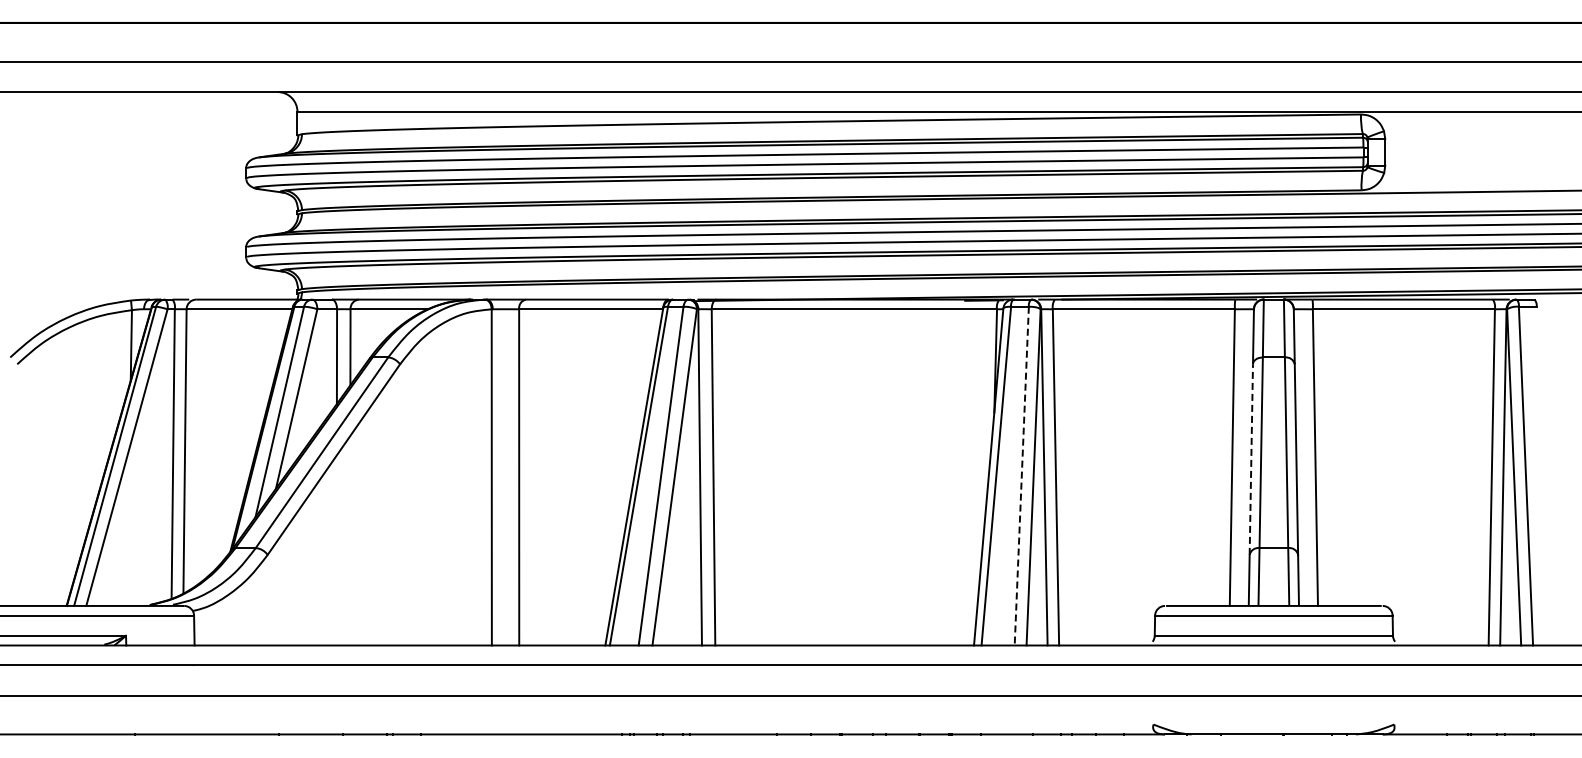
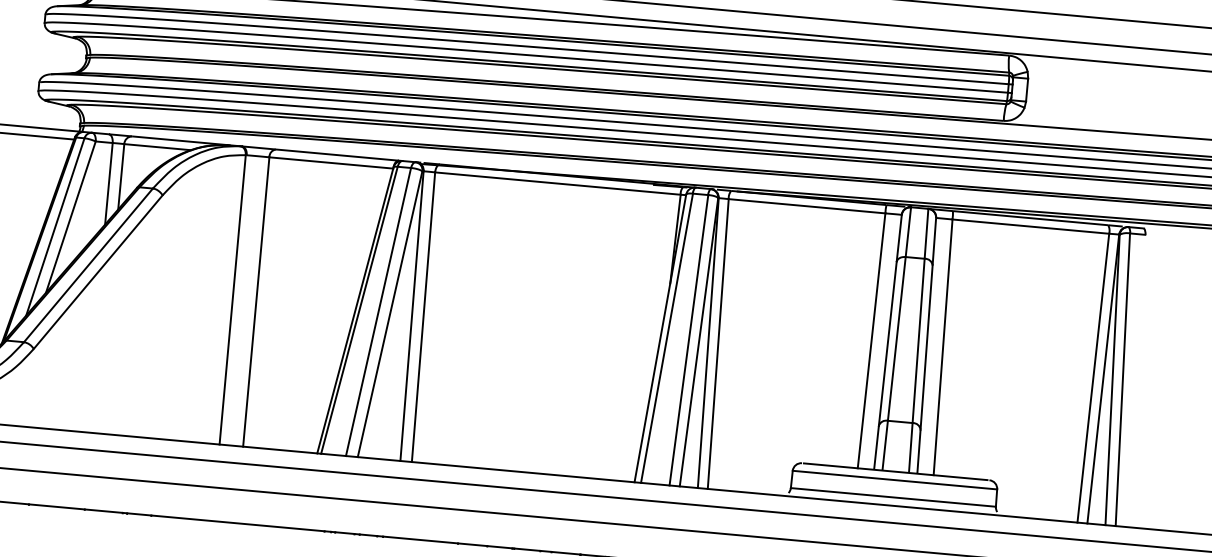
line: (1251, 459) -> (887, 343), dashed -> solid
line: (1021, 476) -> (688, 340), dashed -> solid

